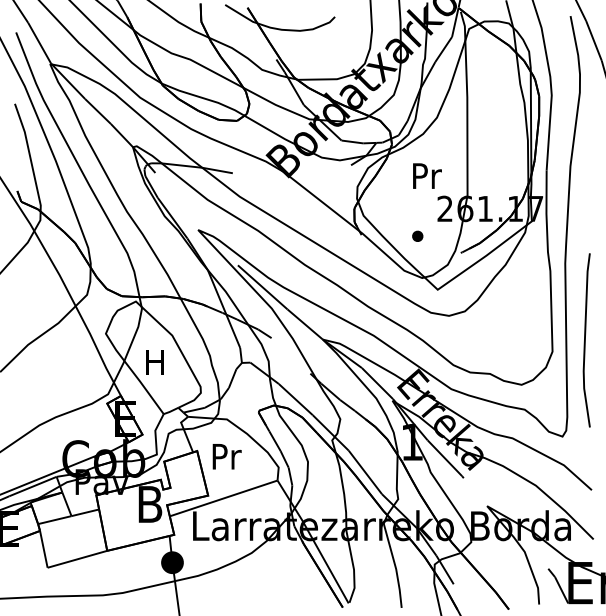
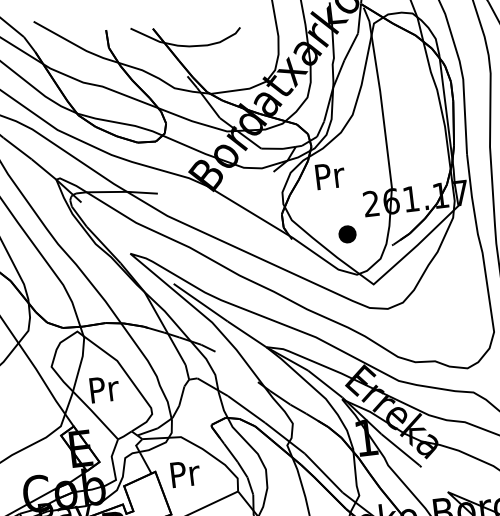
text: (427, 175) -> (330, 175), moved
part: (417, 235) -> (347, 233), size x1.6
text: (156, 362) -> (104, 389), H -> Pr

